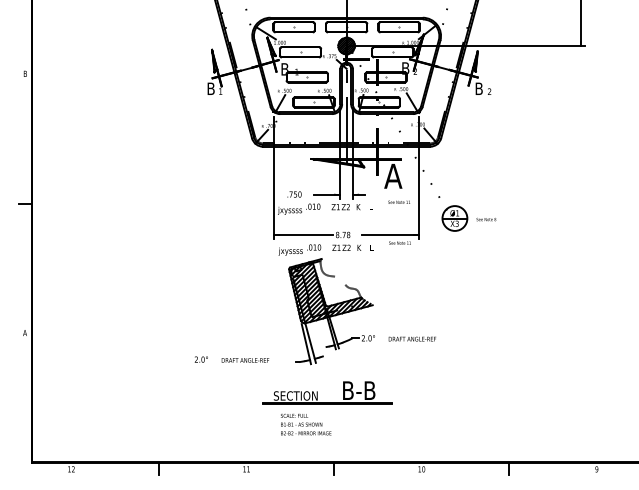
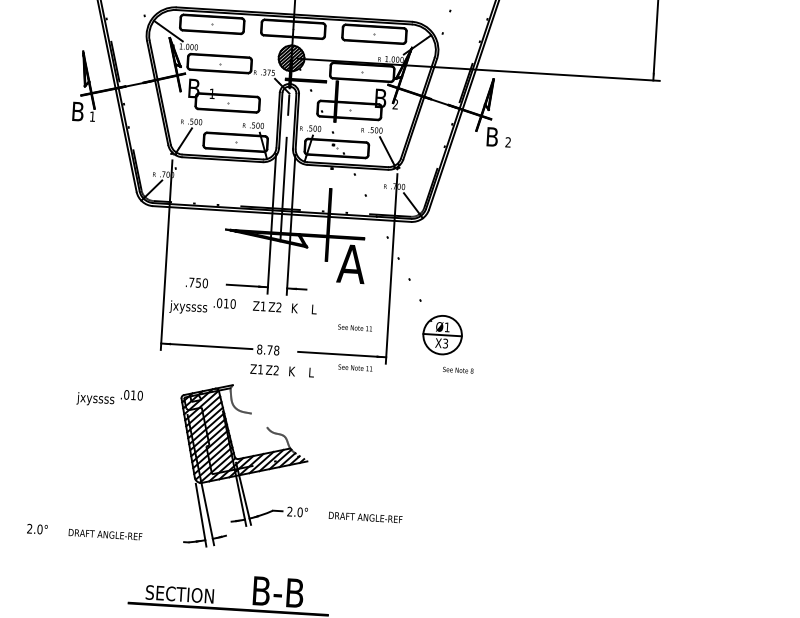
text: (398, 201) -> (354, 326), moved
text: (486, 219) -> (458, 370), moved
text: (299, 249) -> (109, 396), moved

